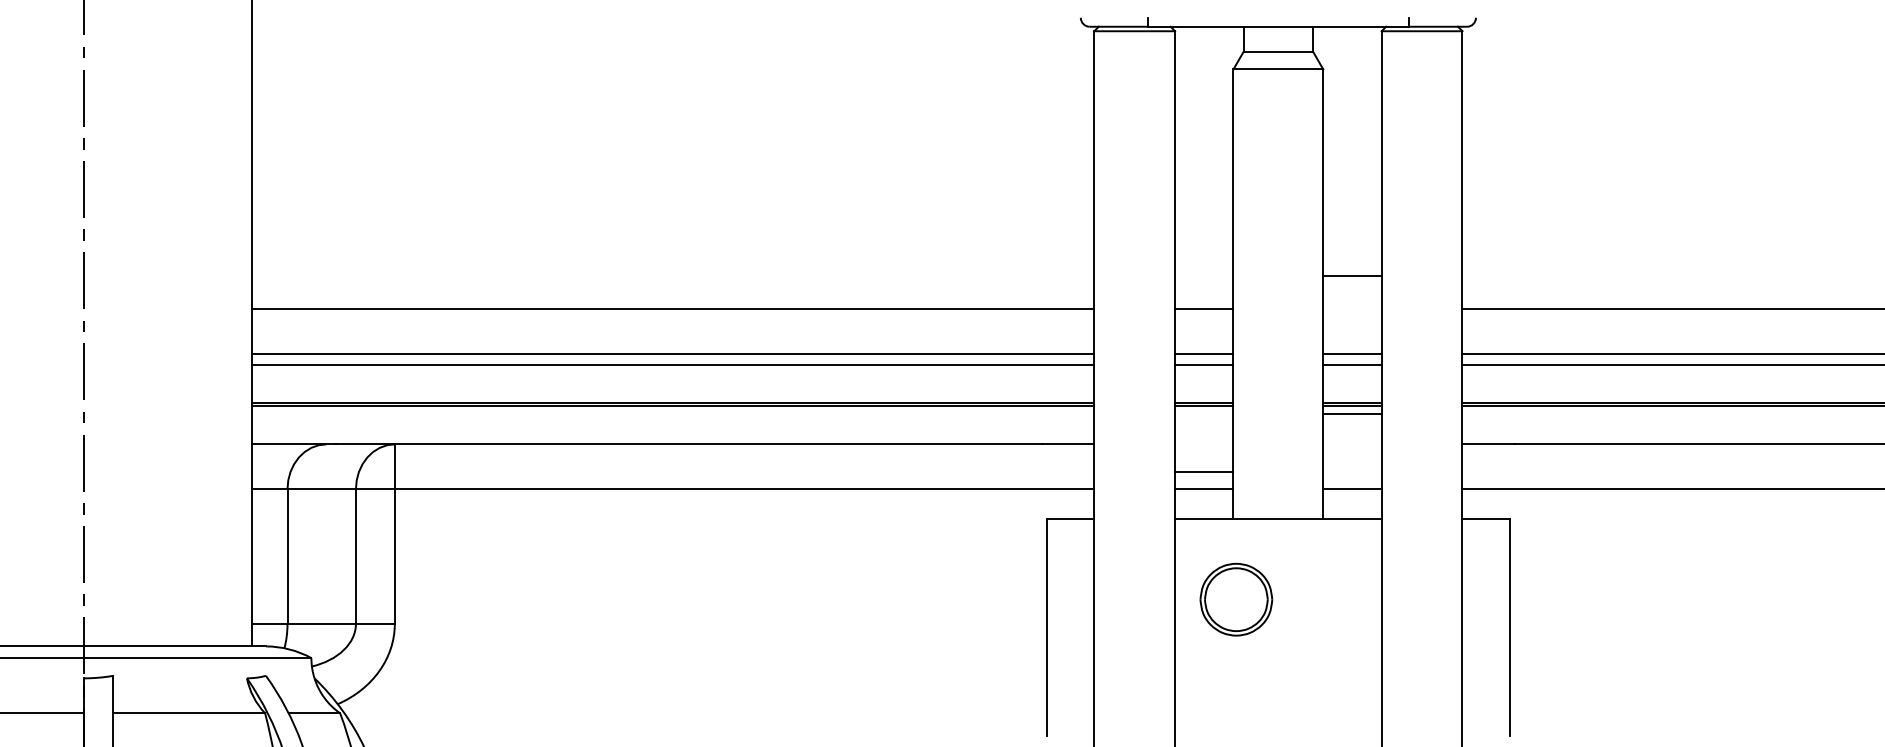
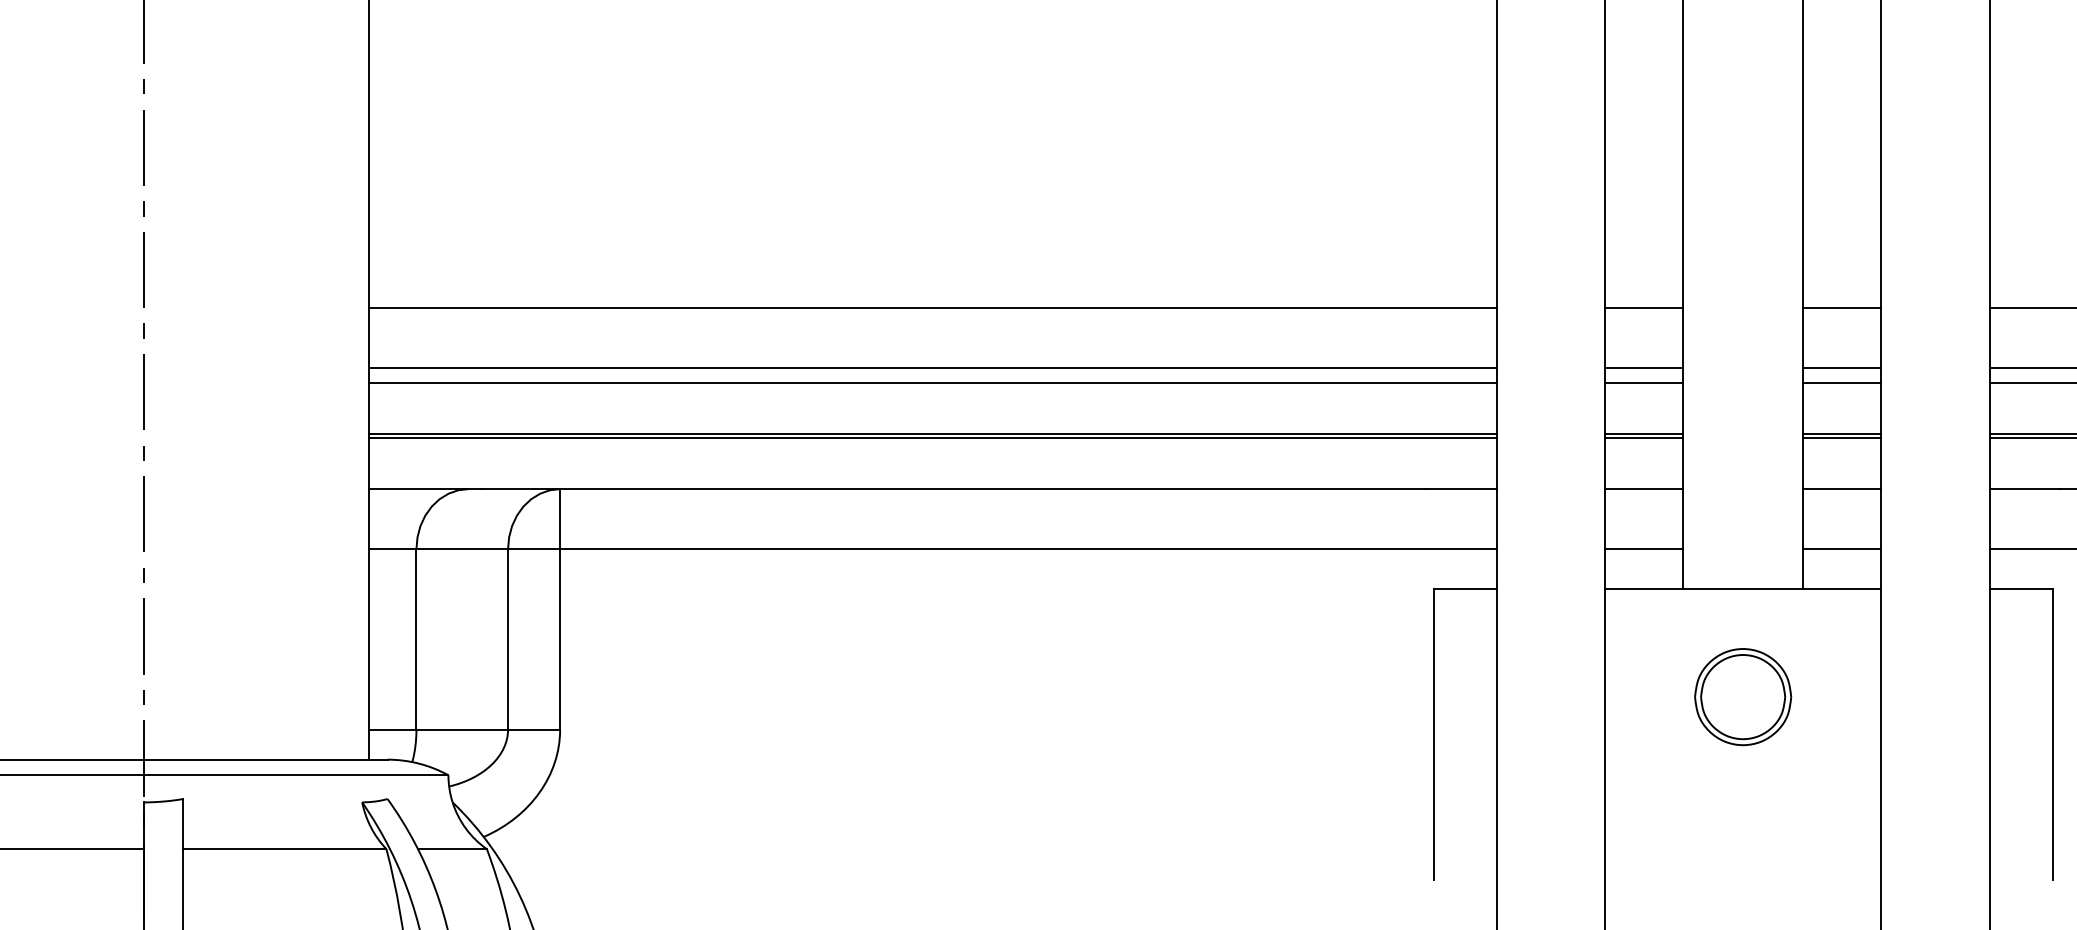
line: (1352, 275) -> (1842, 307), moved
line: (1352, 414) -> (1842, 489), moved
line: (1204, 472) -> (1644, 489), moved
part: (1236, 599) -> (1743, 696), moved

